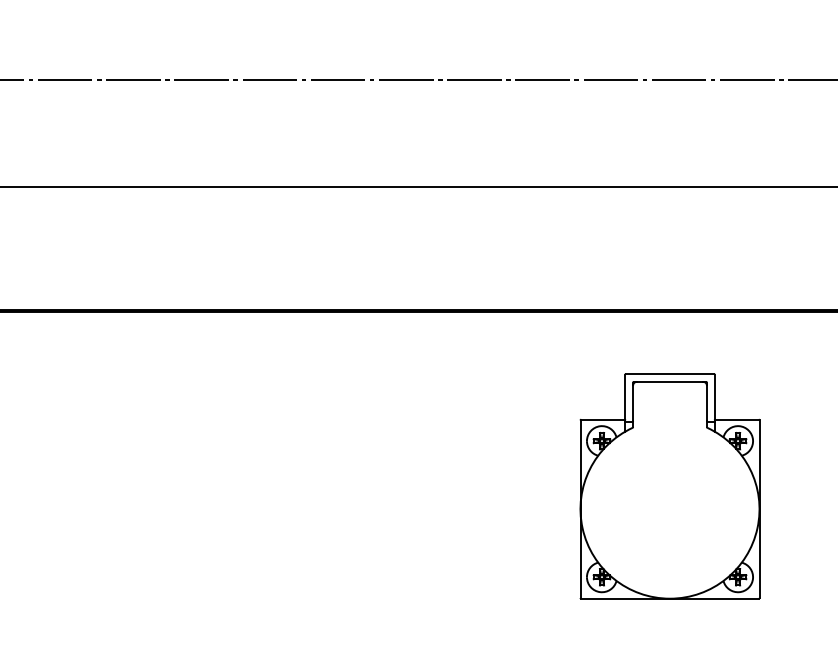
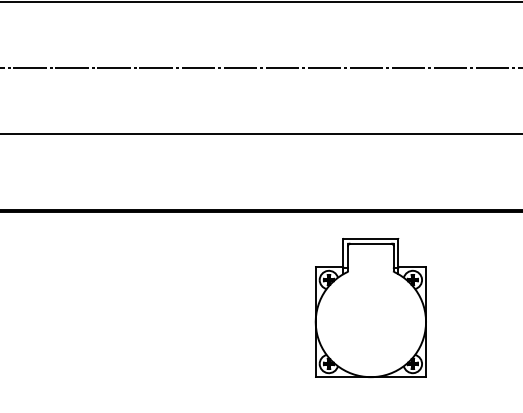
part: (669, 485) -> (370, 307), moved

